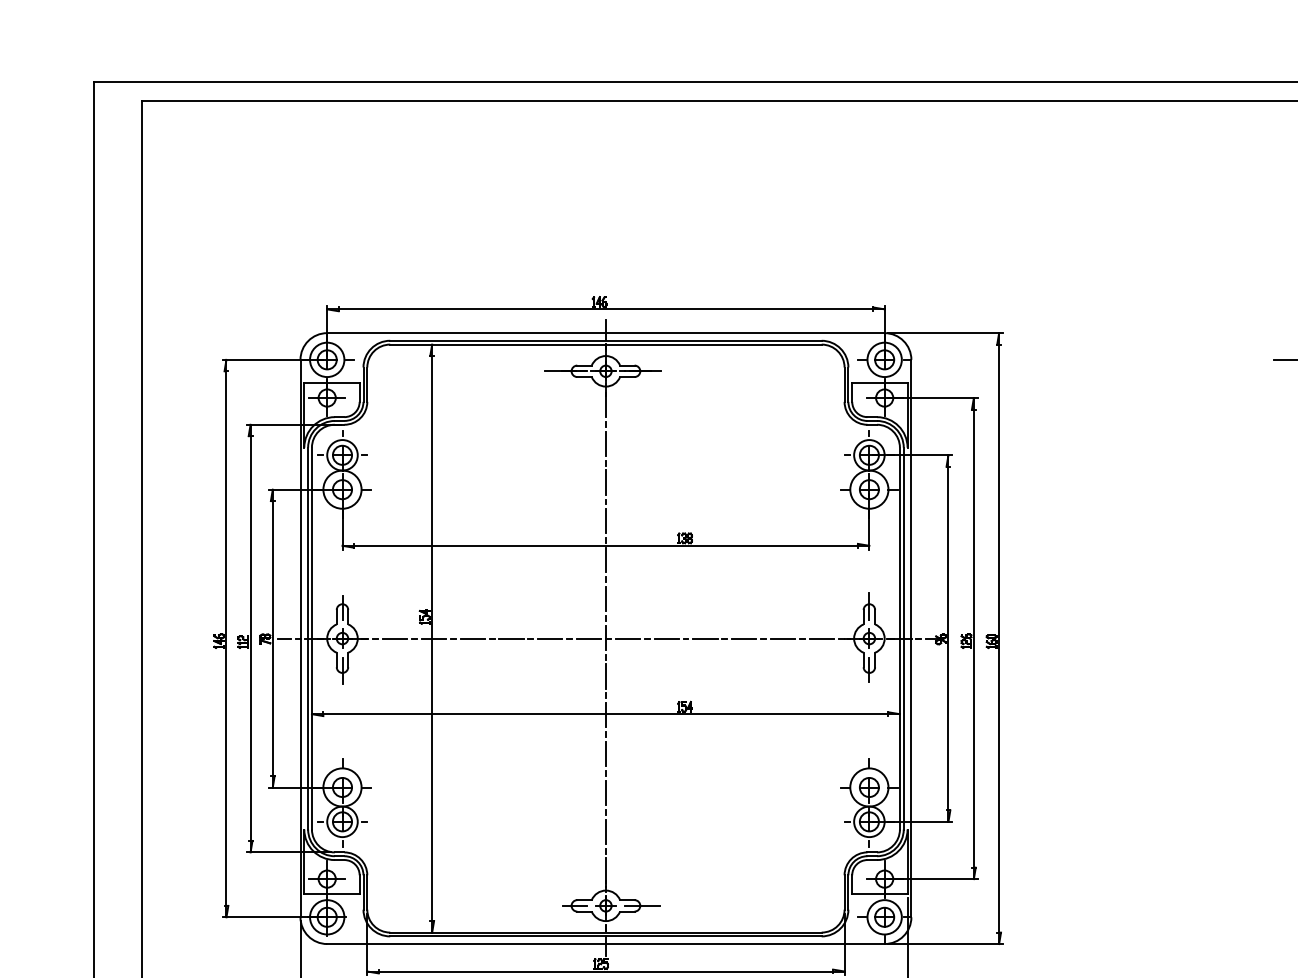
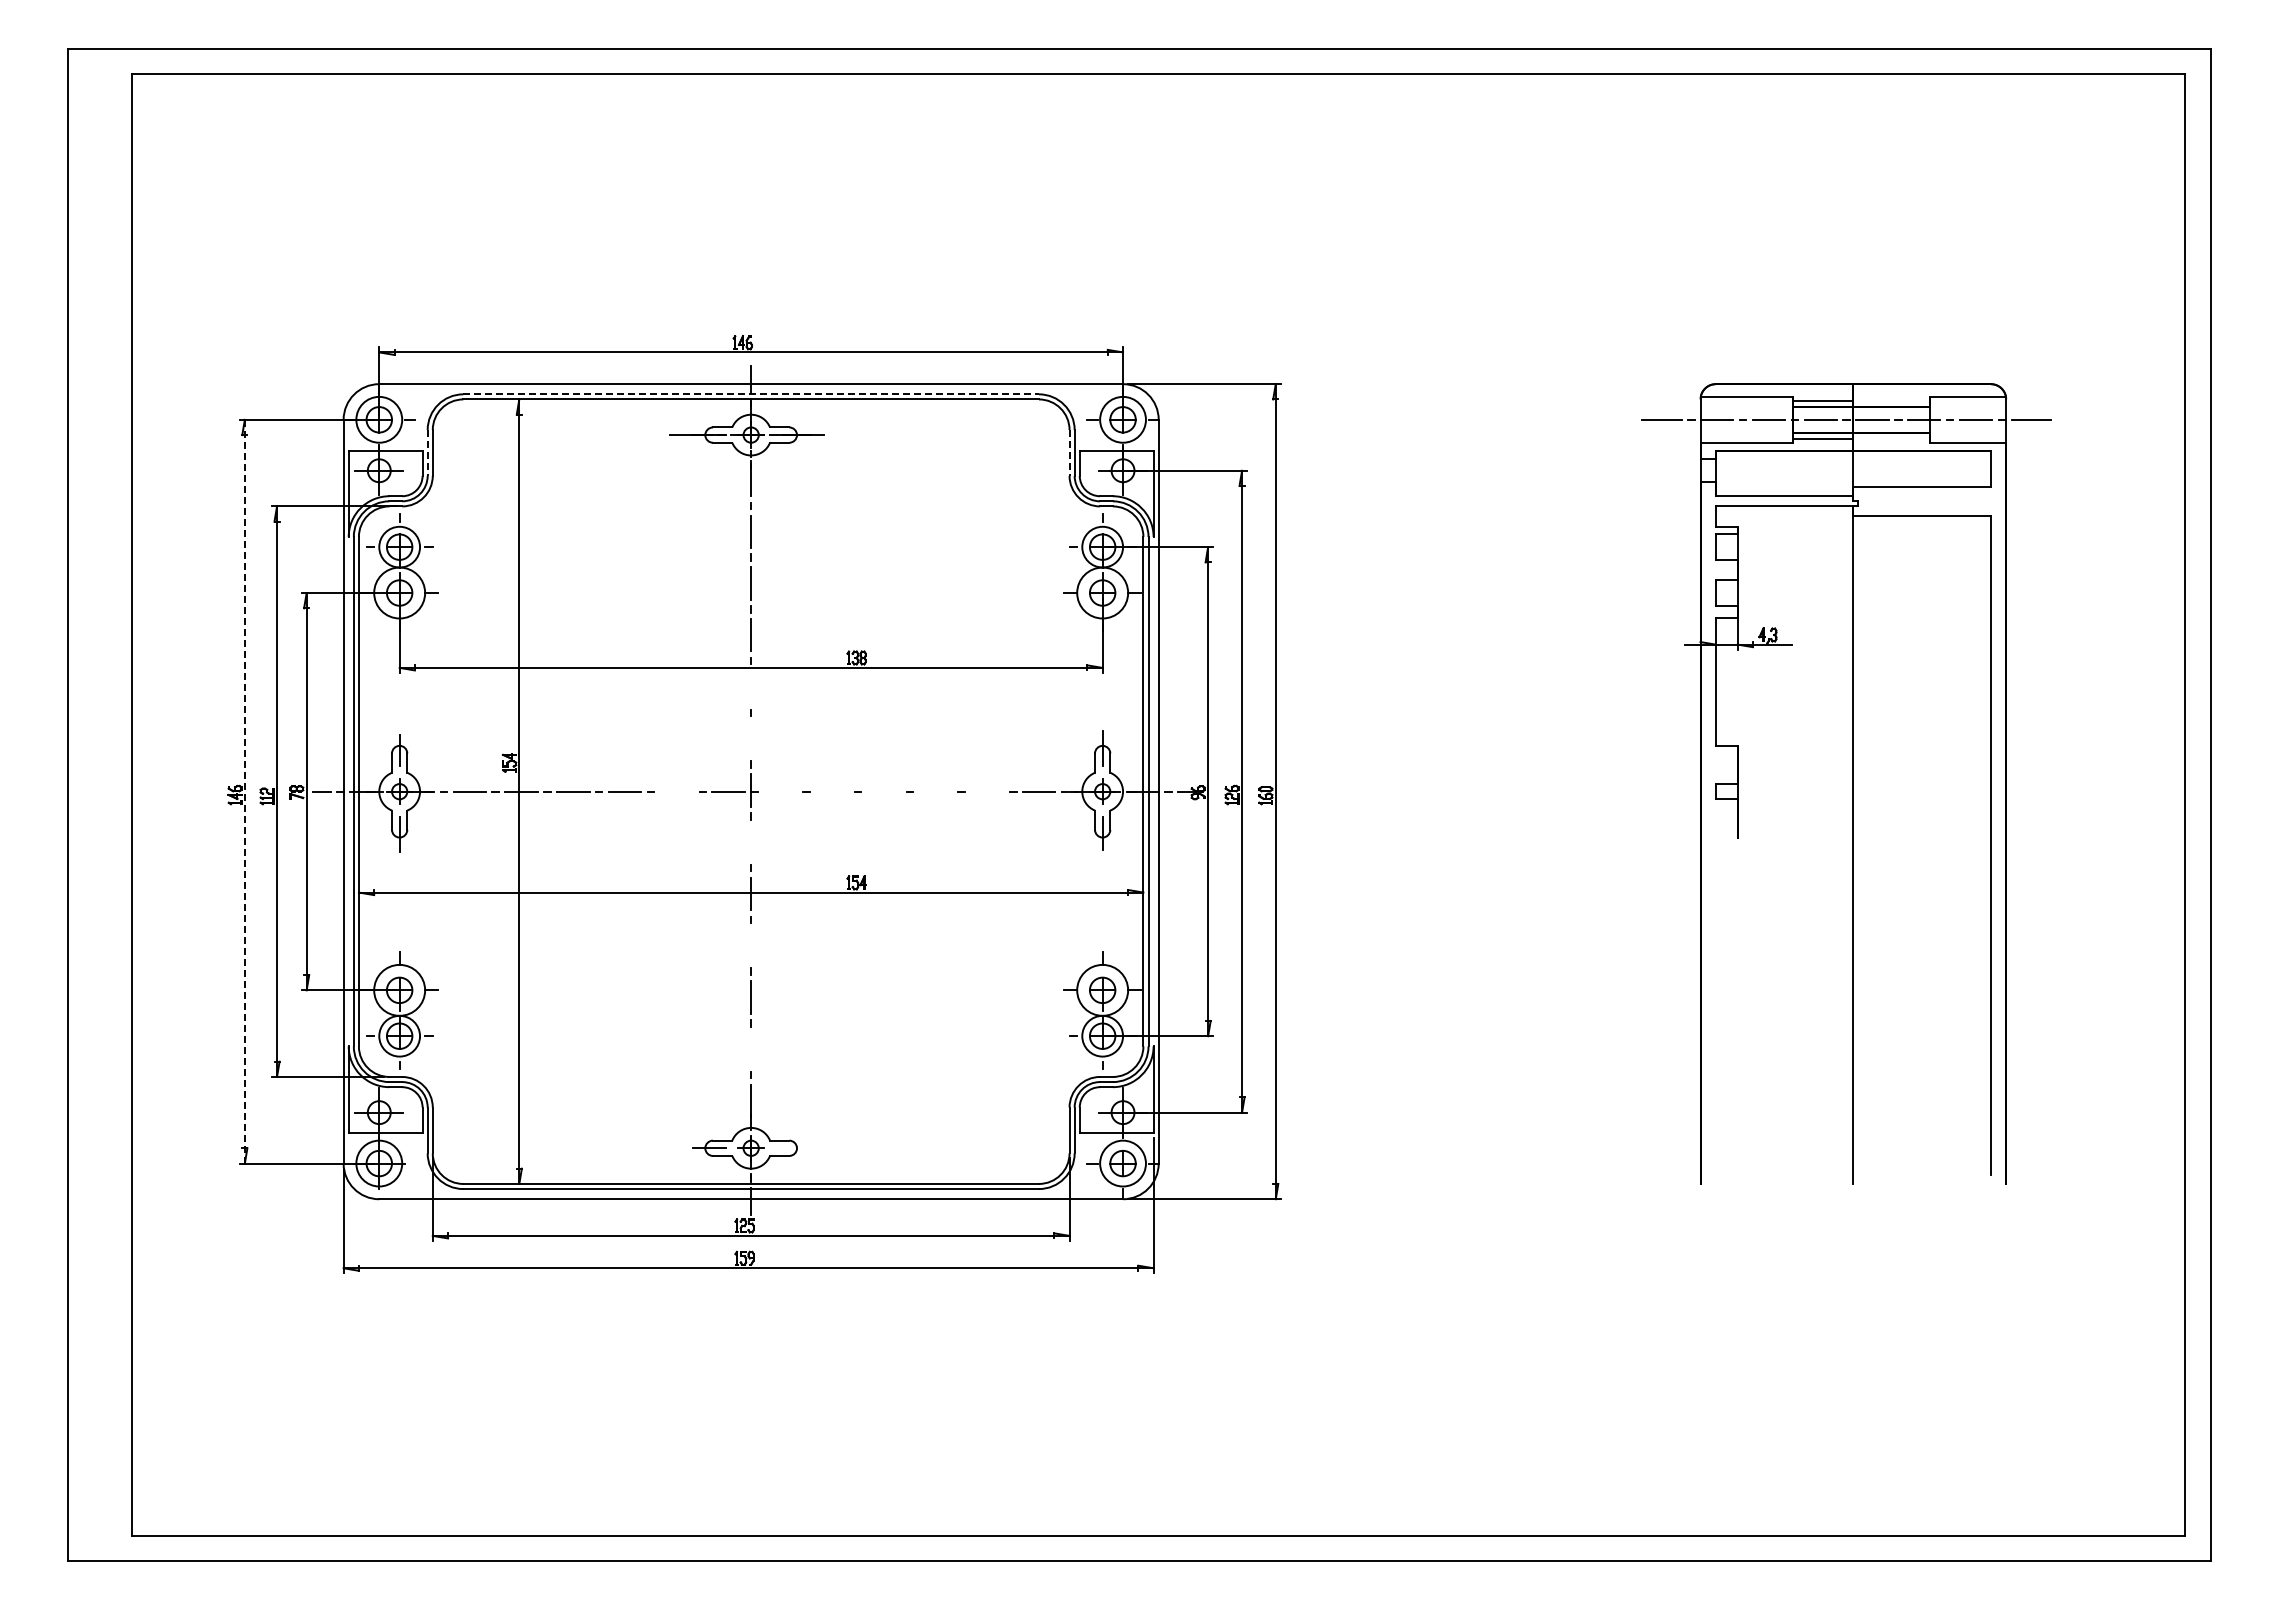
line: (606, 340) -> (751, 394), solid -> dashed
line: (363, 384) -> (427, 452), solid -> dashed
line: (844, 384) -> (1069, 452), solid -> dashed
line: (606, 559) -> (751, 686), removed
line: (606, 598) -> (751, 738), removed
line: (226, 638) -> (244, 791), solid -> dashed
line: (549, 638) -> (676, 791), removed
line: (627, 638) -> (780, 791), removed
line: (666, 638) -> (831, 791), removed
line: (705, 638) -> (883, 791), removed
line: (744, 638) -> (935, 791), removed
line: (783, 638) -> (987, 791), removed
line: (606, 676) -> (751, 842), removed
line: (606, 753) -> (751, 945), removed
line: (606, 831) -> (751, 1049), removed
line: (642, 906) -> (799, 1148), removed

